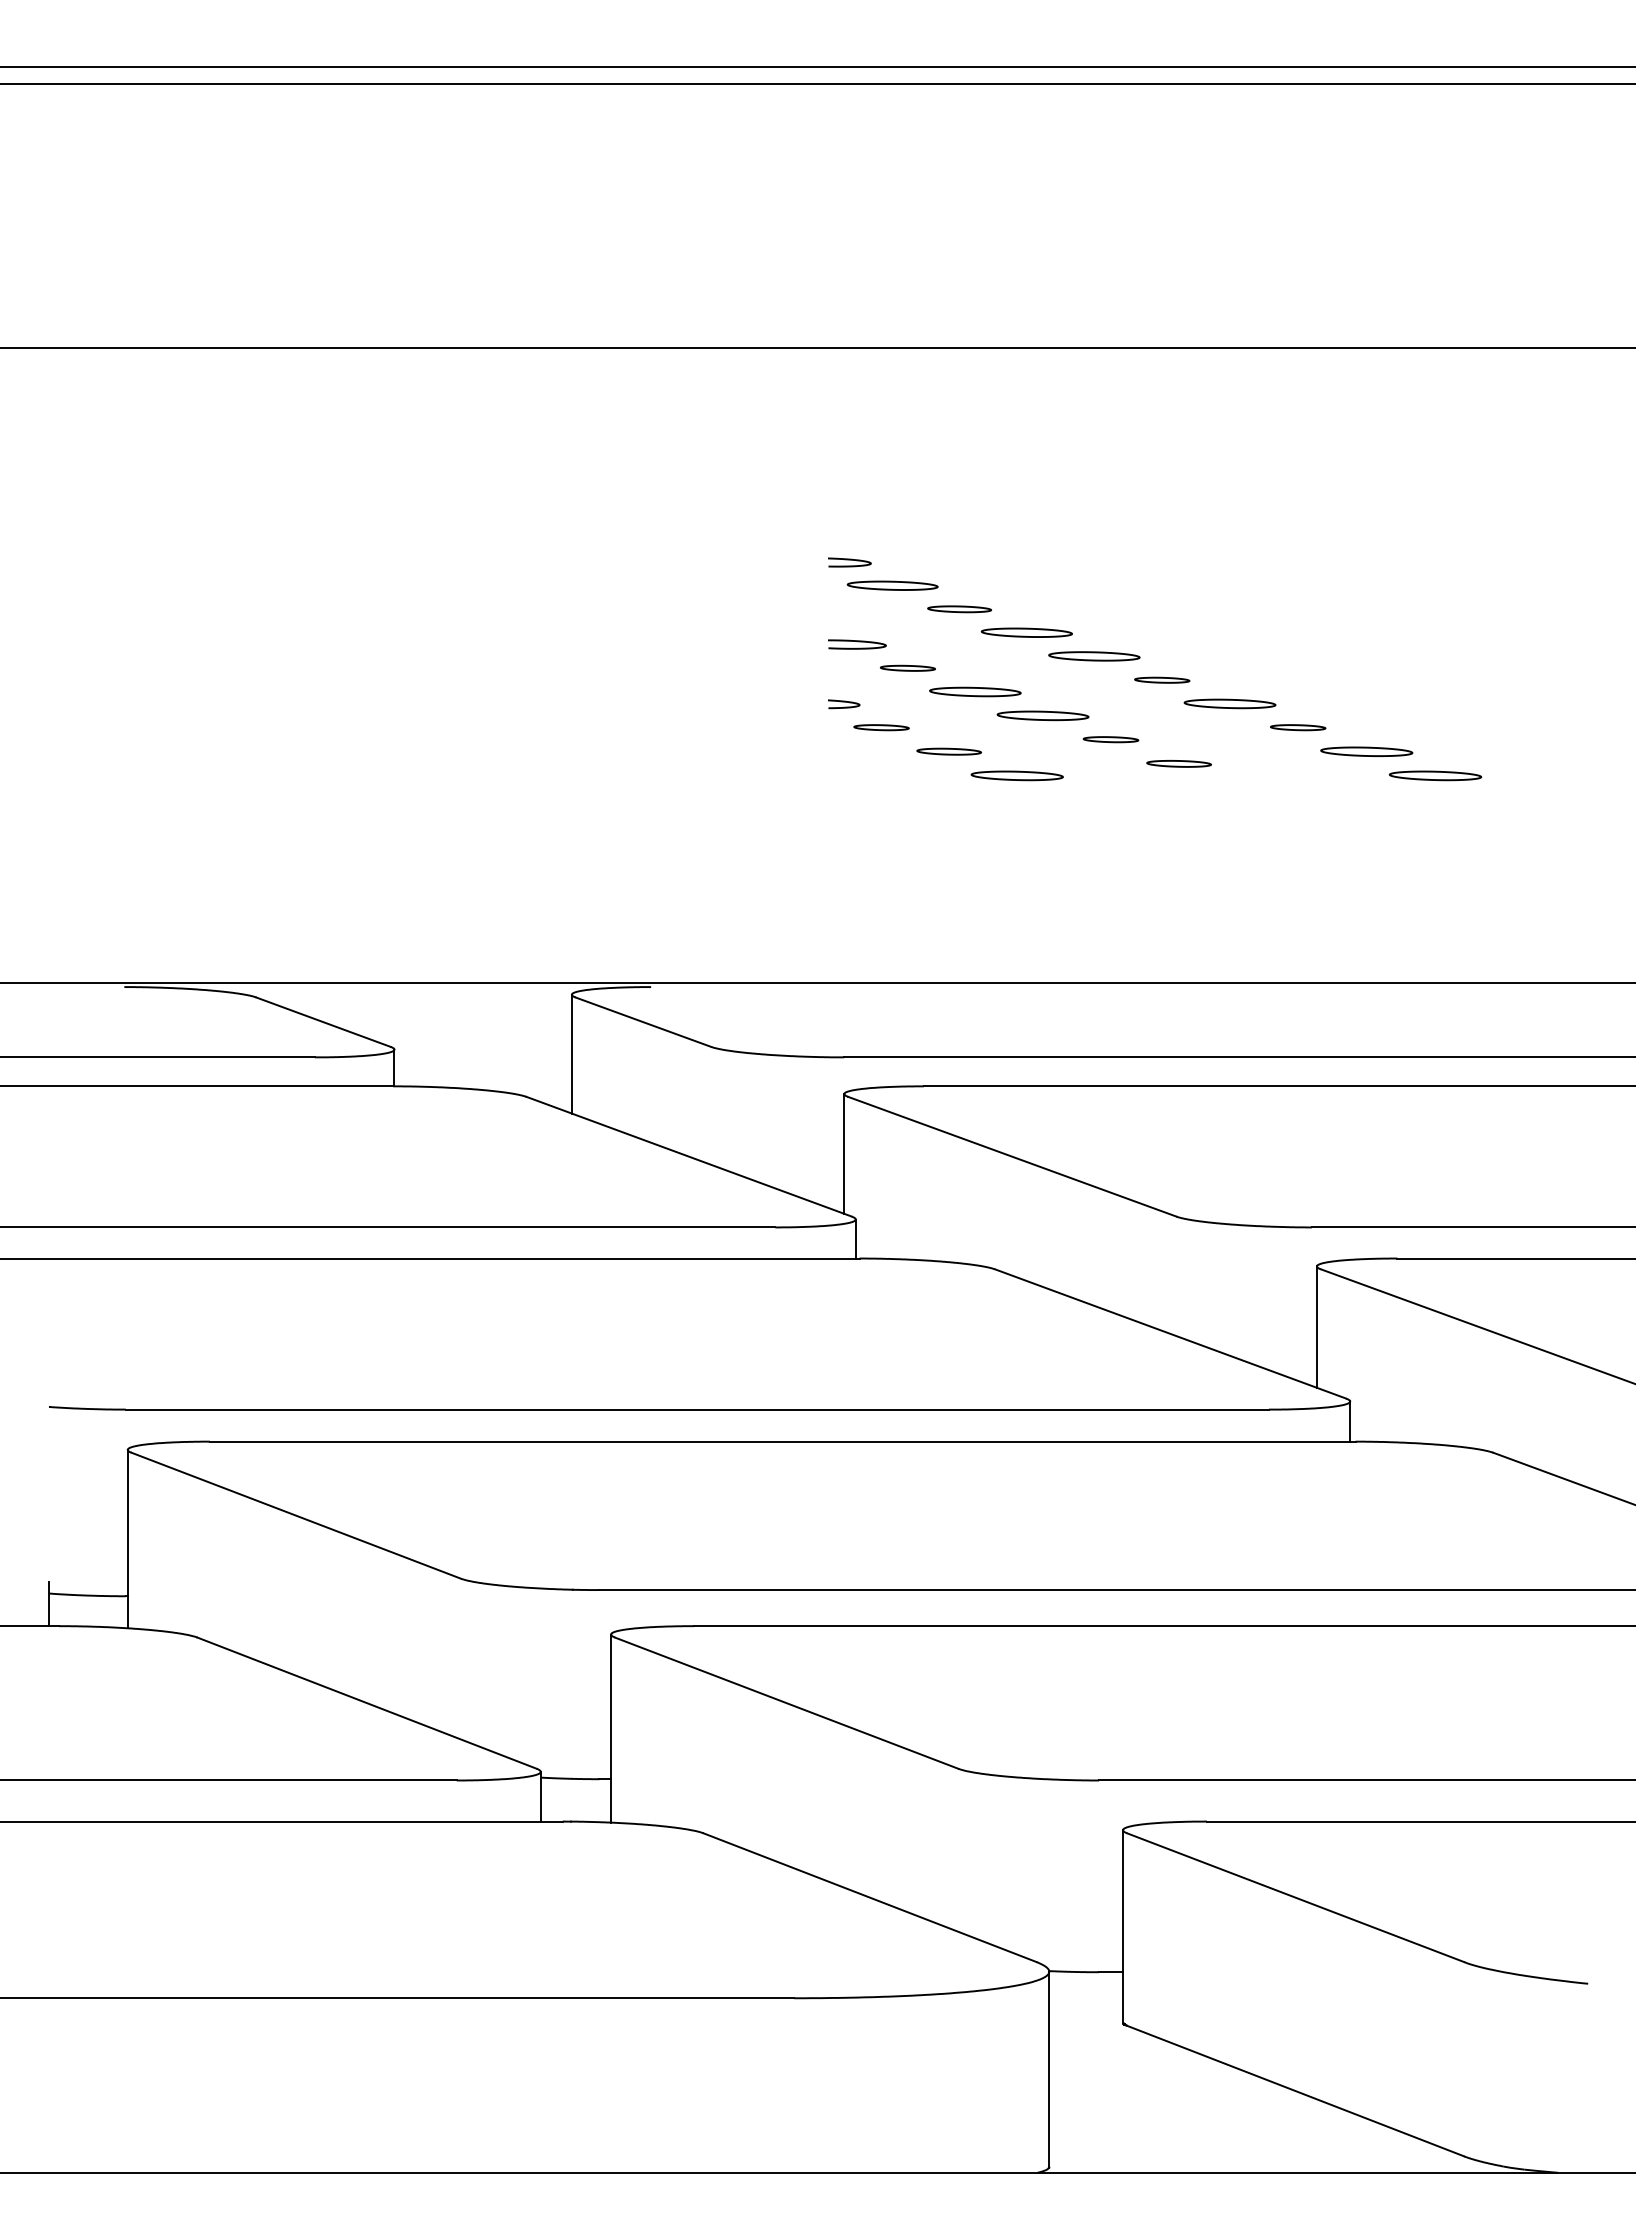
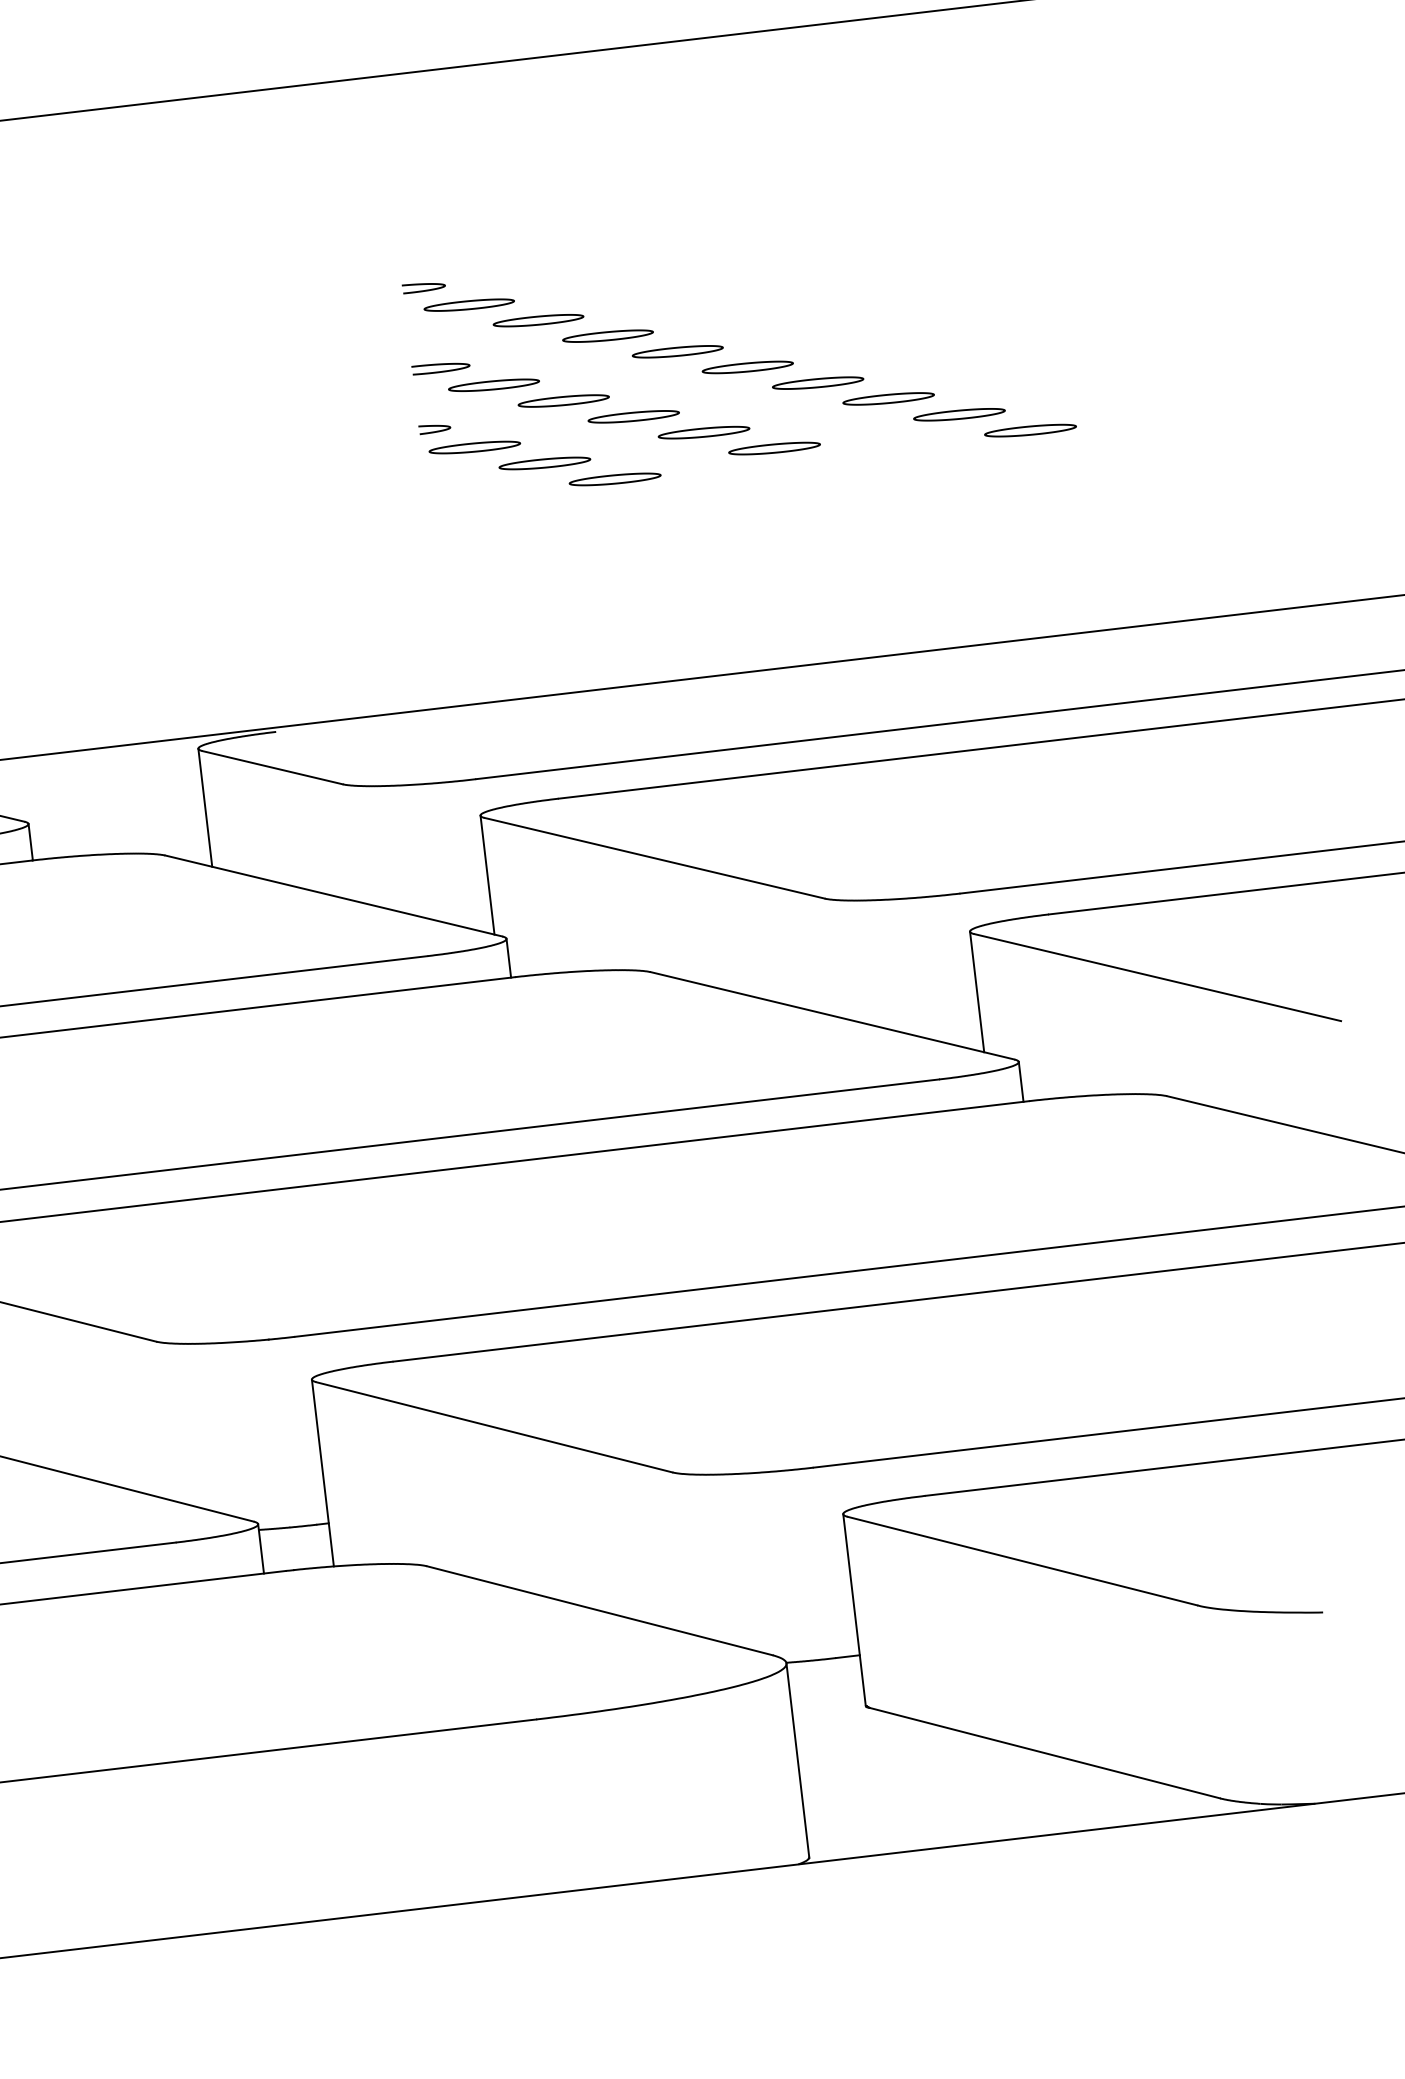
part: (959, 609) -> (538, 320), size x1.43
part: (907, 668) -> (493, 385), size x1.67
part: (1162, 680) -> (748, 367), size x1.67
part: (881, 727) -> (474, 447), size x1.67
part: (1297, 727) -> (887, 398), size x1.67
part: (1110, 739) -> (703, 432), size x1.67
part: (948, 751) -> (544, 463), size x1.43
part: (1178, 763) -> (773, 448), size x1.43

